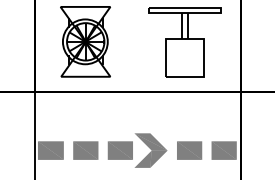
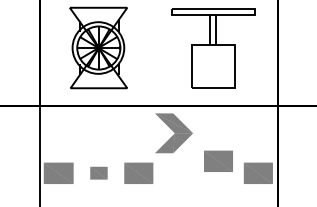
part: (85, 149) -> (98, 172), size x0.6
part: (189, 149) -> (218, 160), moved
part: (150, 150) -> (173, 133), moved

